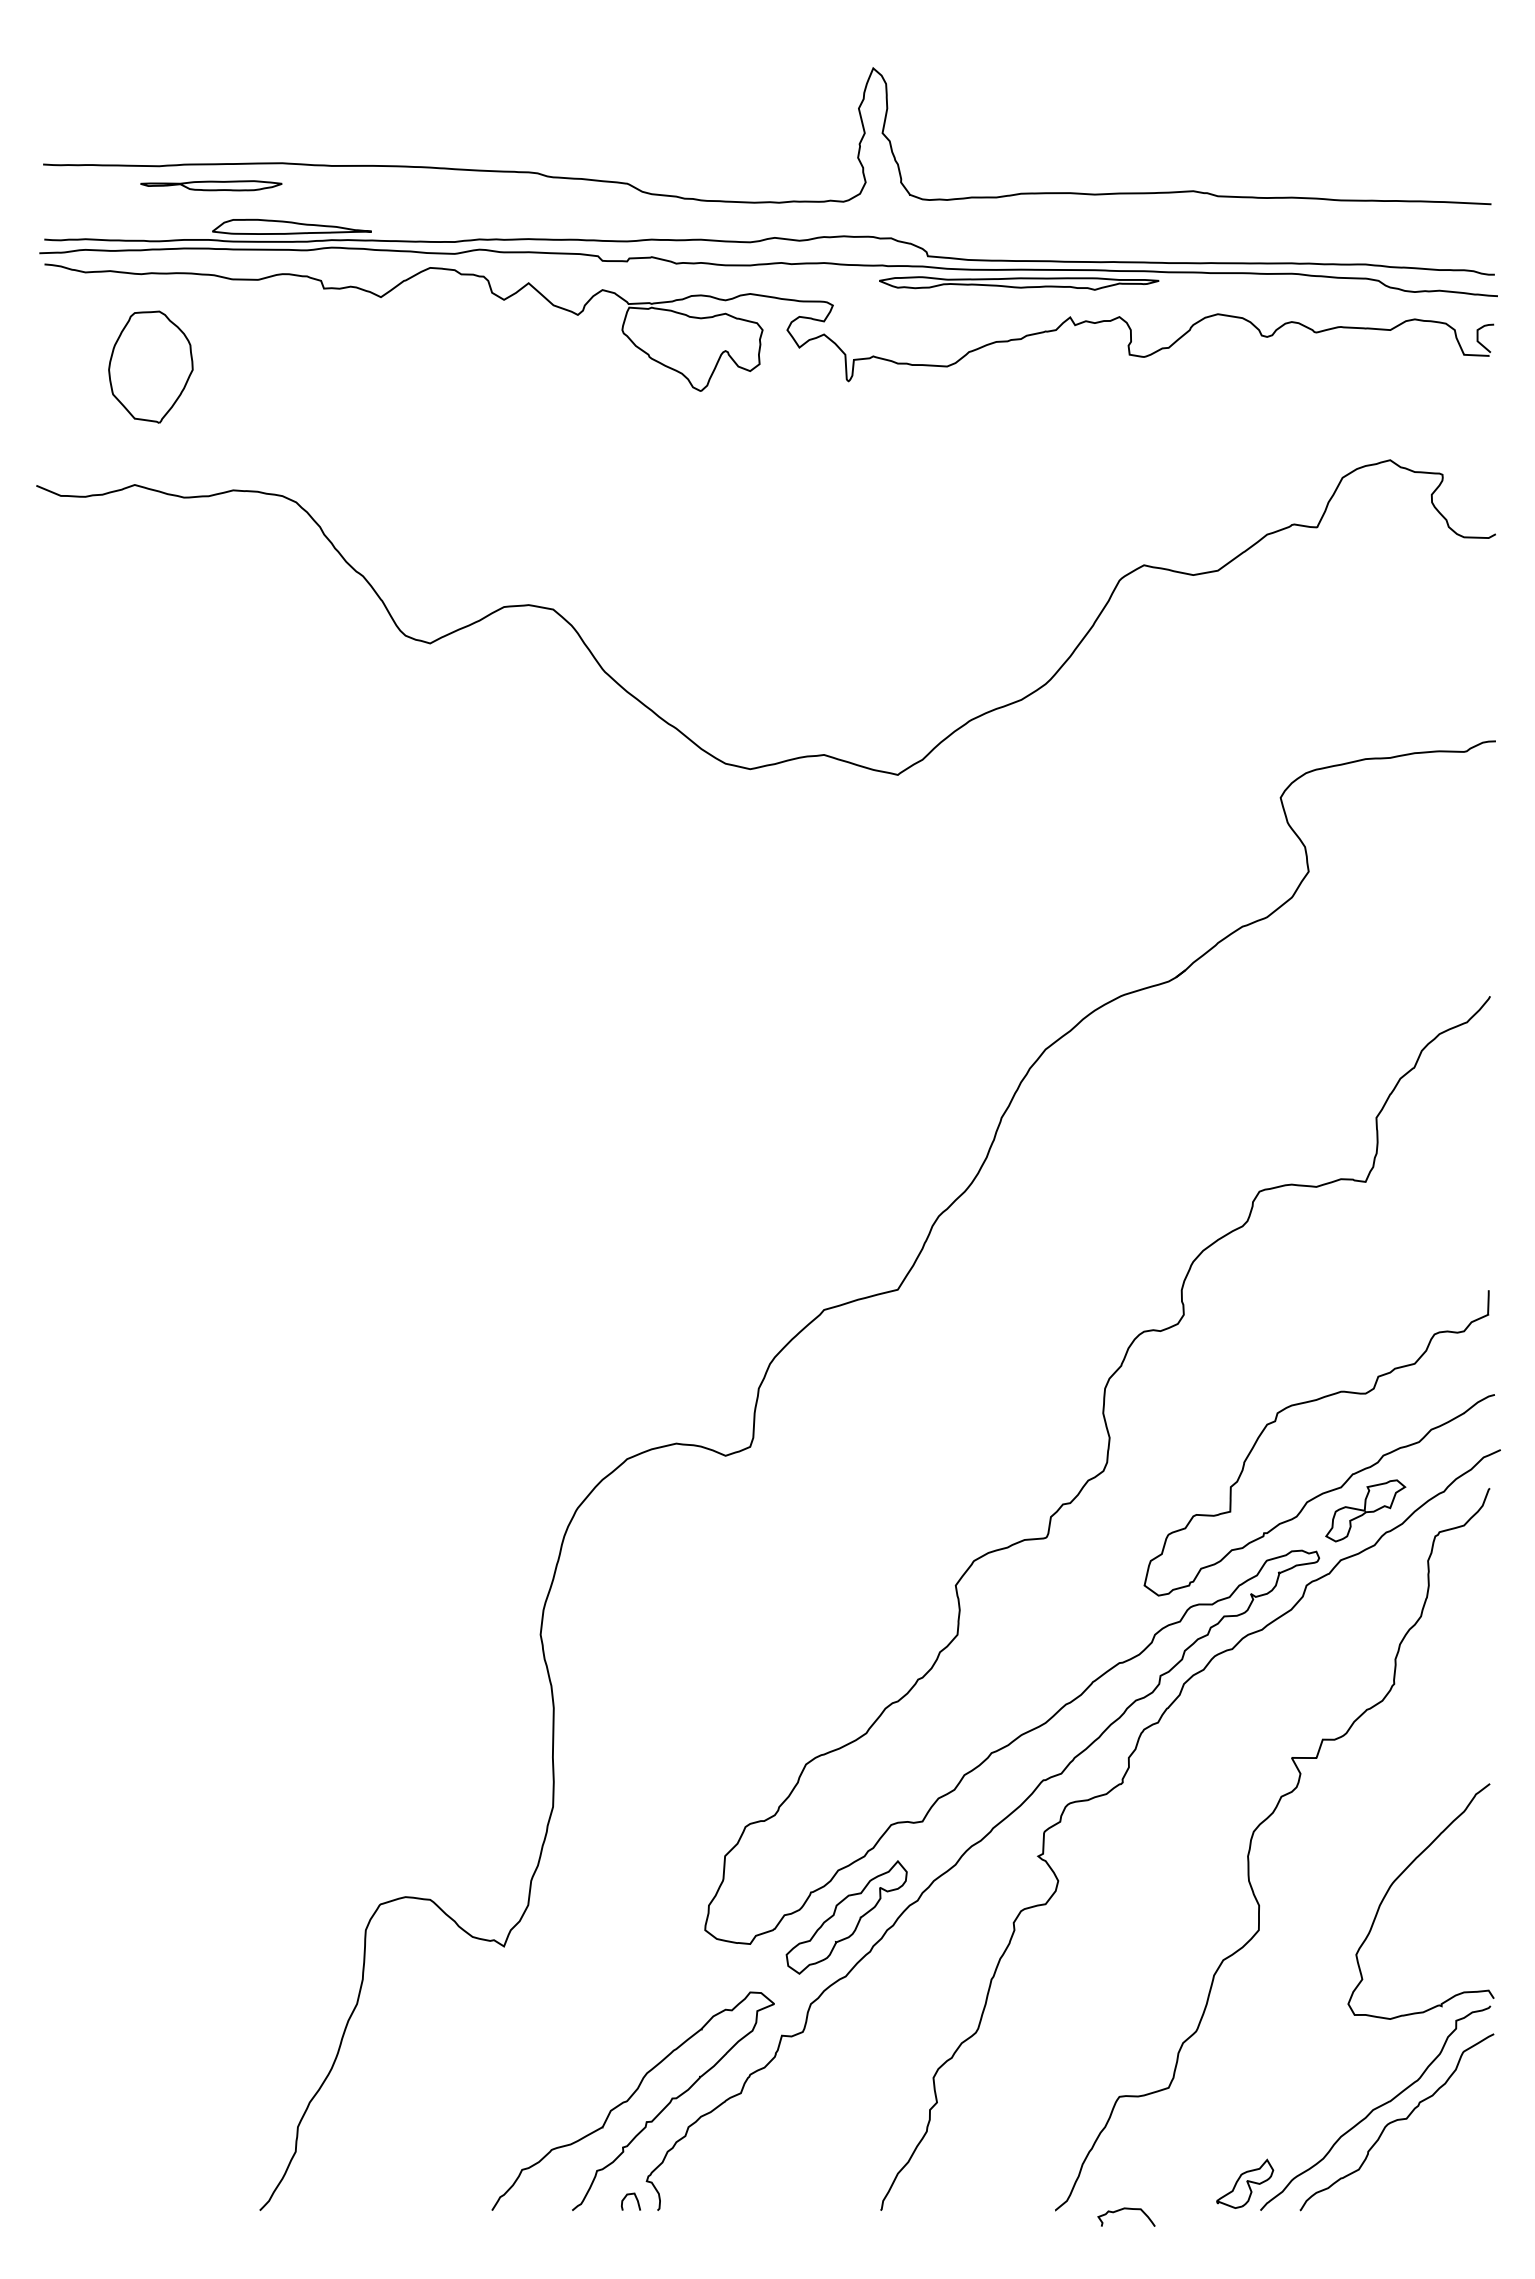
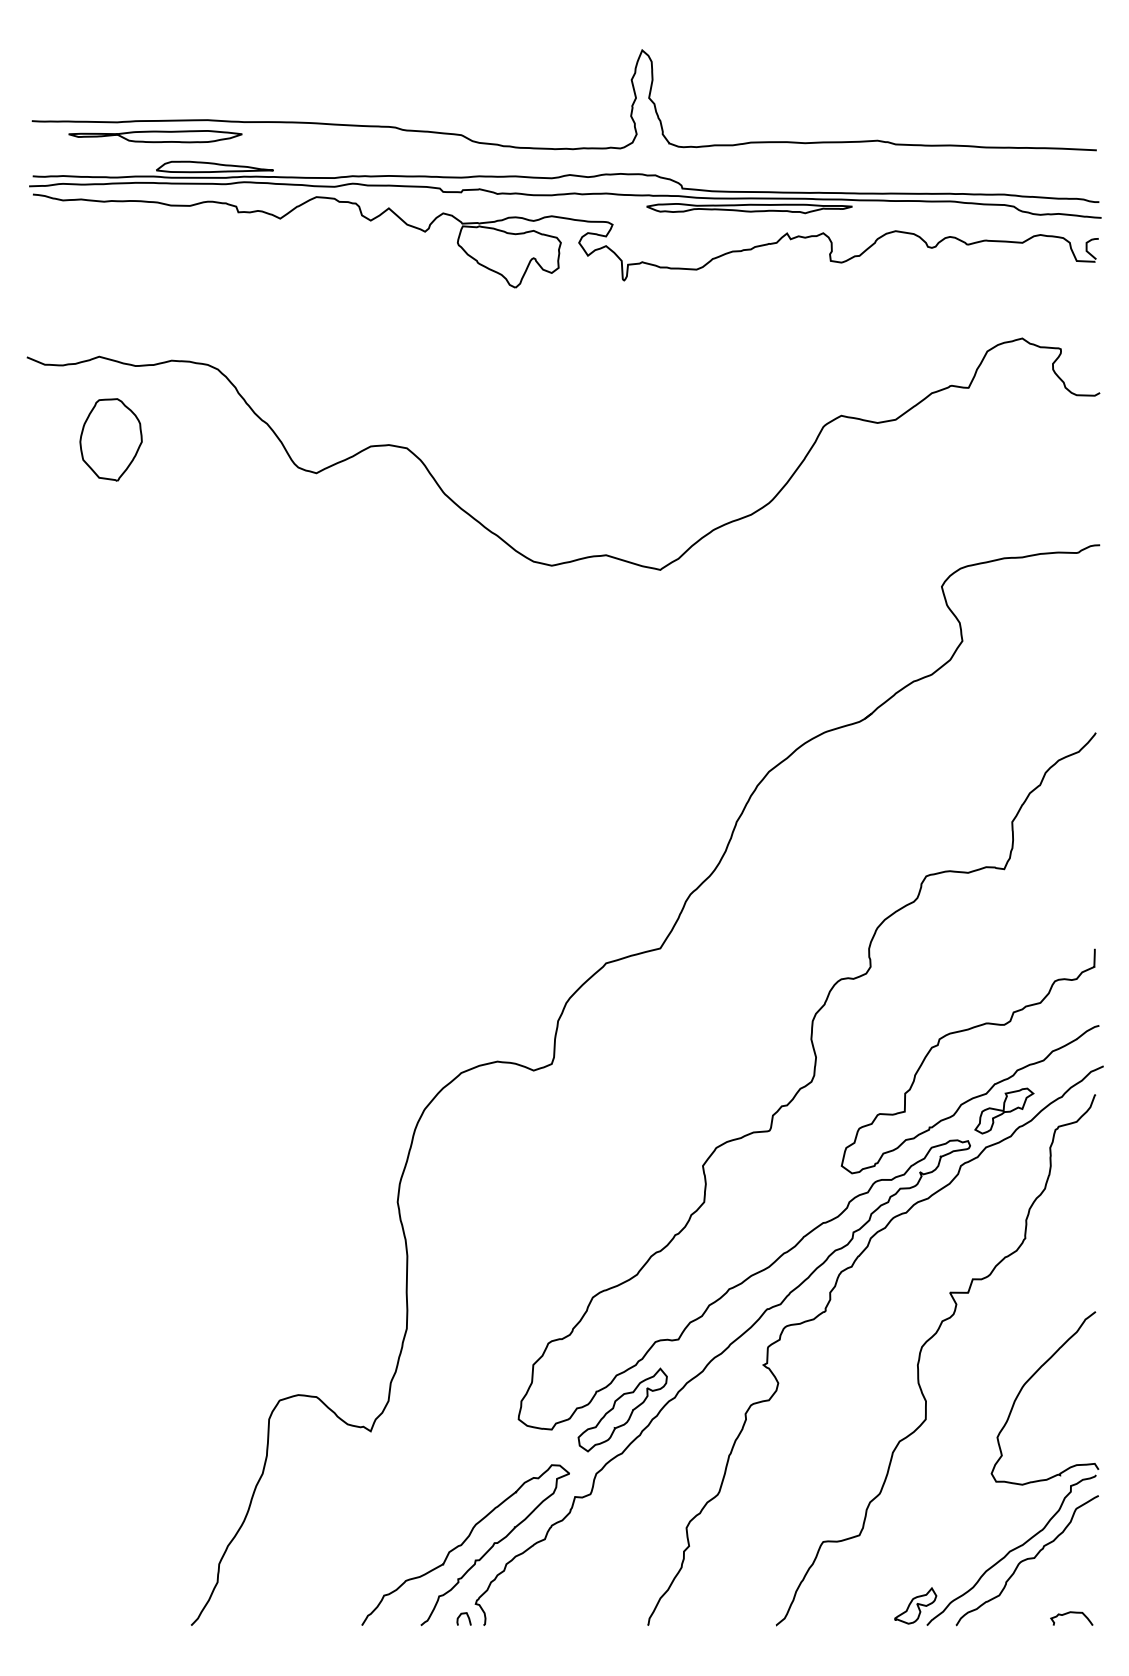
part: (211, 185) -> (155, 136), size x1.67
part: (150, 366) -> (110, 439), moved
curve: (1126, 2209) -> (1071, 1613), moved

